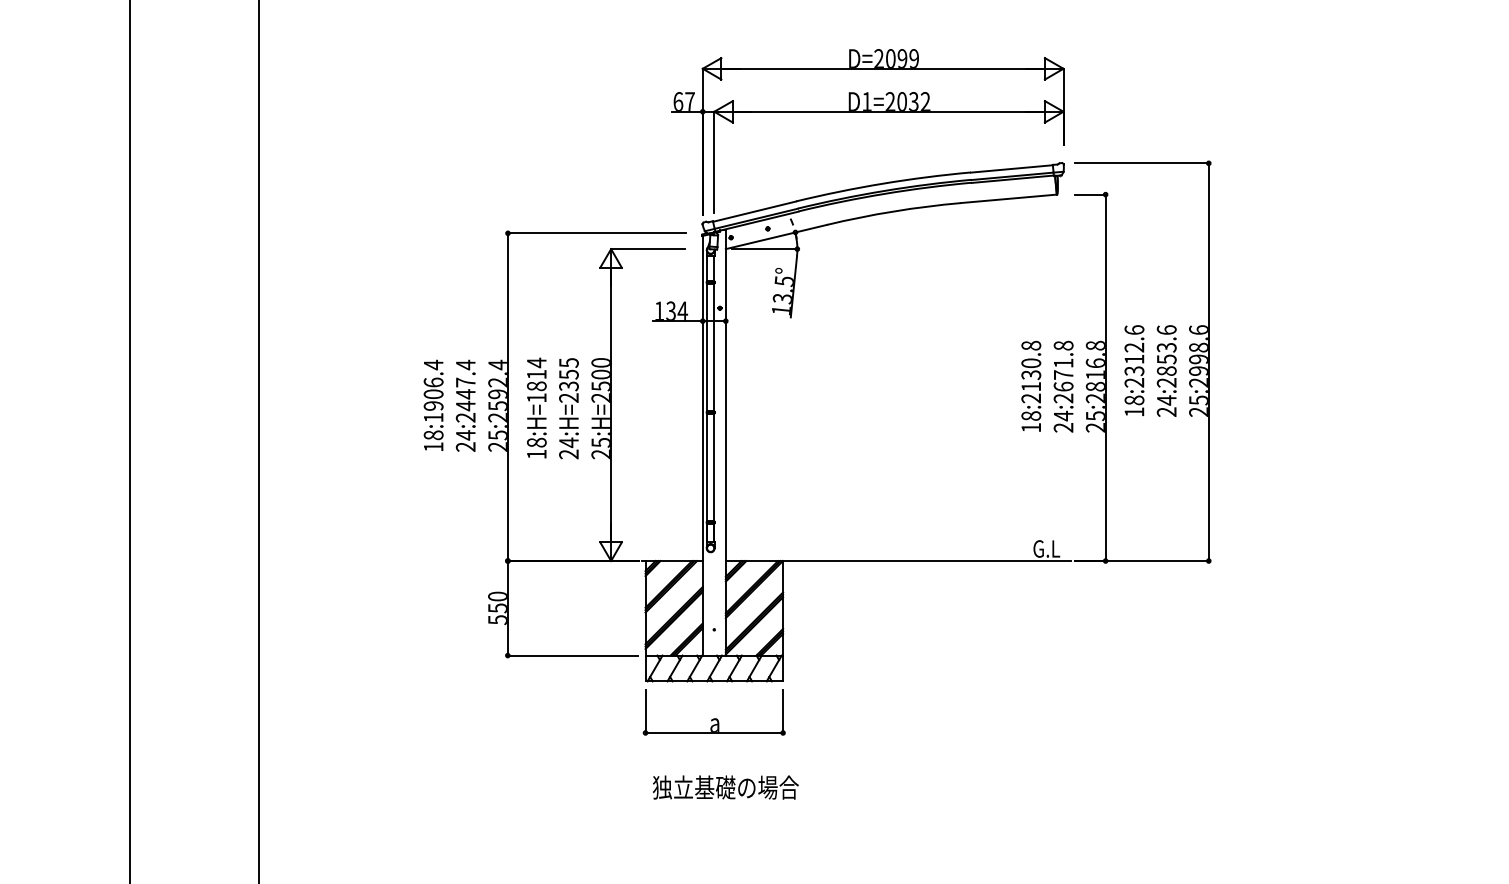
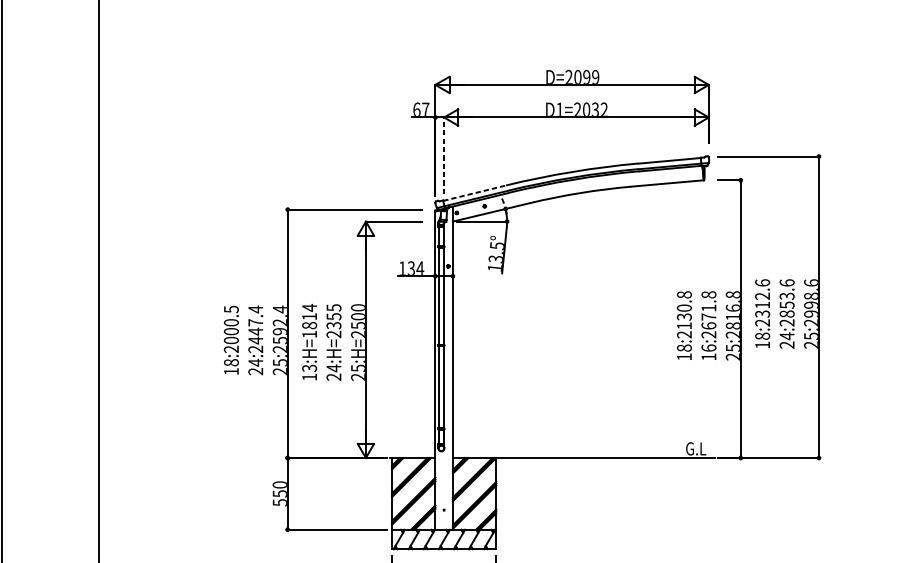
line: (714, 161) -> (444, 155), solid -> dashed
line: (754, 211) -> (474, 193), solid -> dashed
text: (433, 390) -> (231, 328), 18:1906.4 -> 18:2000.5
text: (1063, 421) -> (708, 352), 24:2671.8 -> 16:2671.8
text: (536, 442) -> (309, 368), 18:H=1814 -> 13:H=1814

